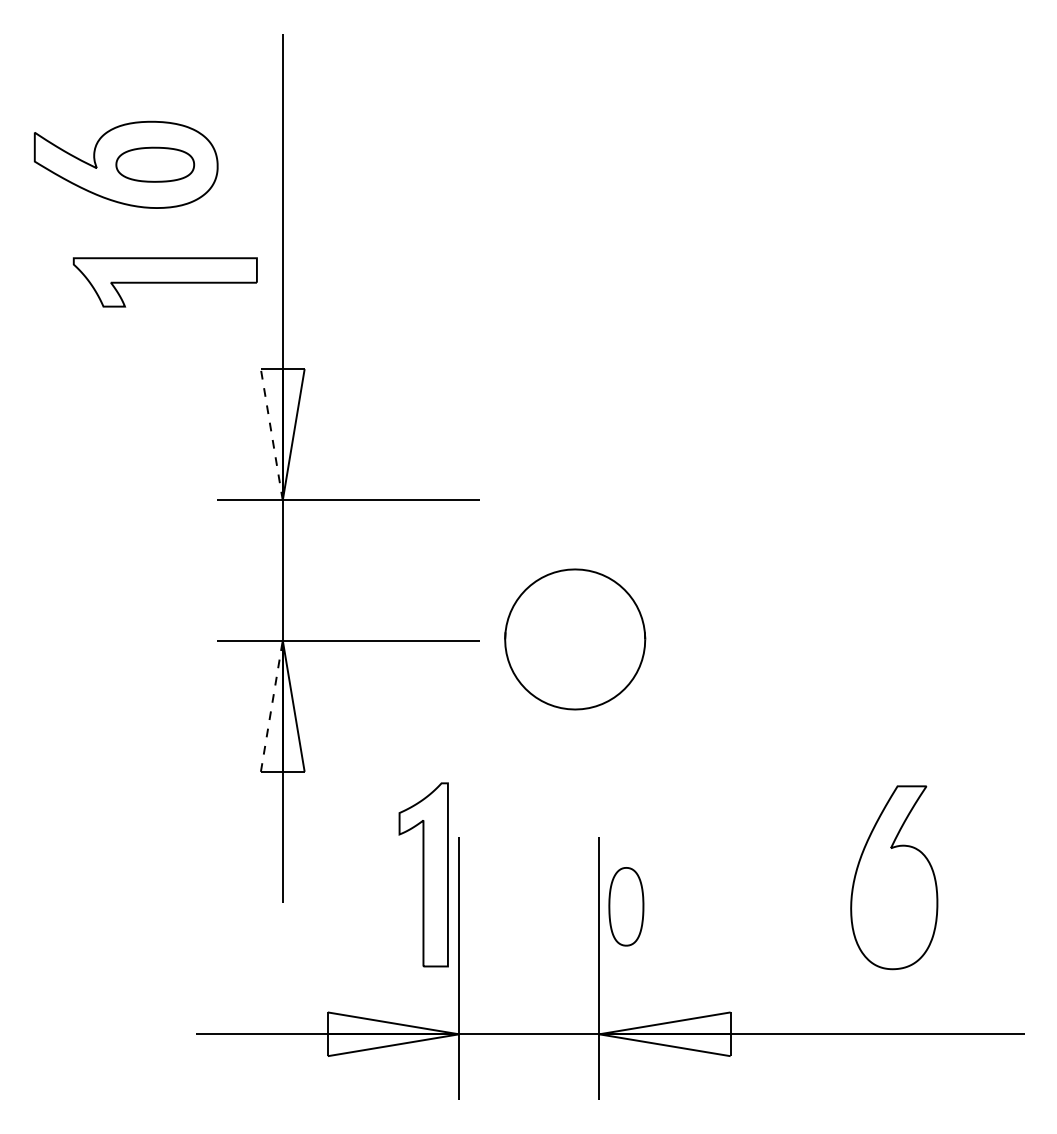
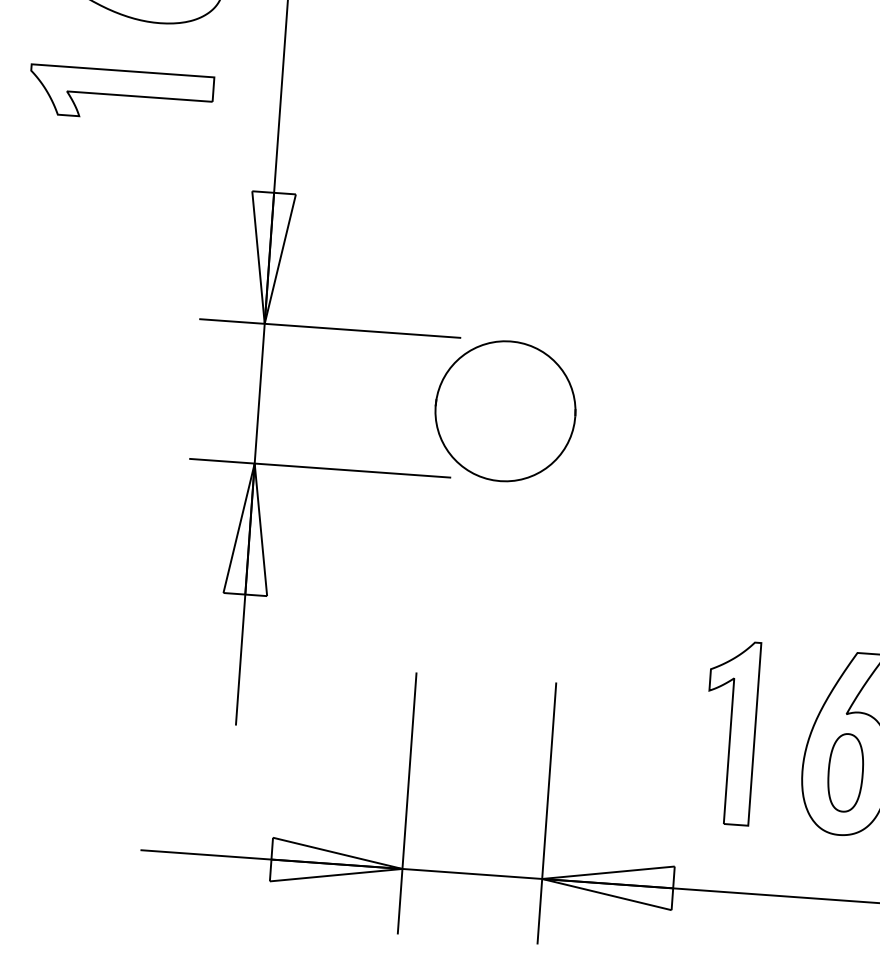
part: (164, 282) -> (120, 94), moved
line: (271, 434) -> (258, 257), dashed -> solid
part: (575, 639) -> (505, 411), moved
line: (271, 706) -> (238, 528), dashed -> solid
part: (423, 874) -> (730, 732), moved
part: (626, 906) -> (845, 772), moved

